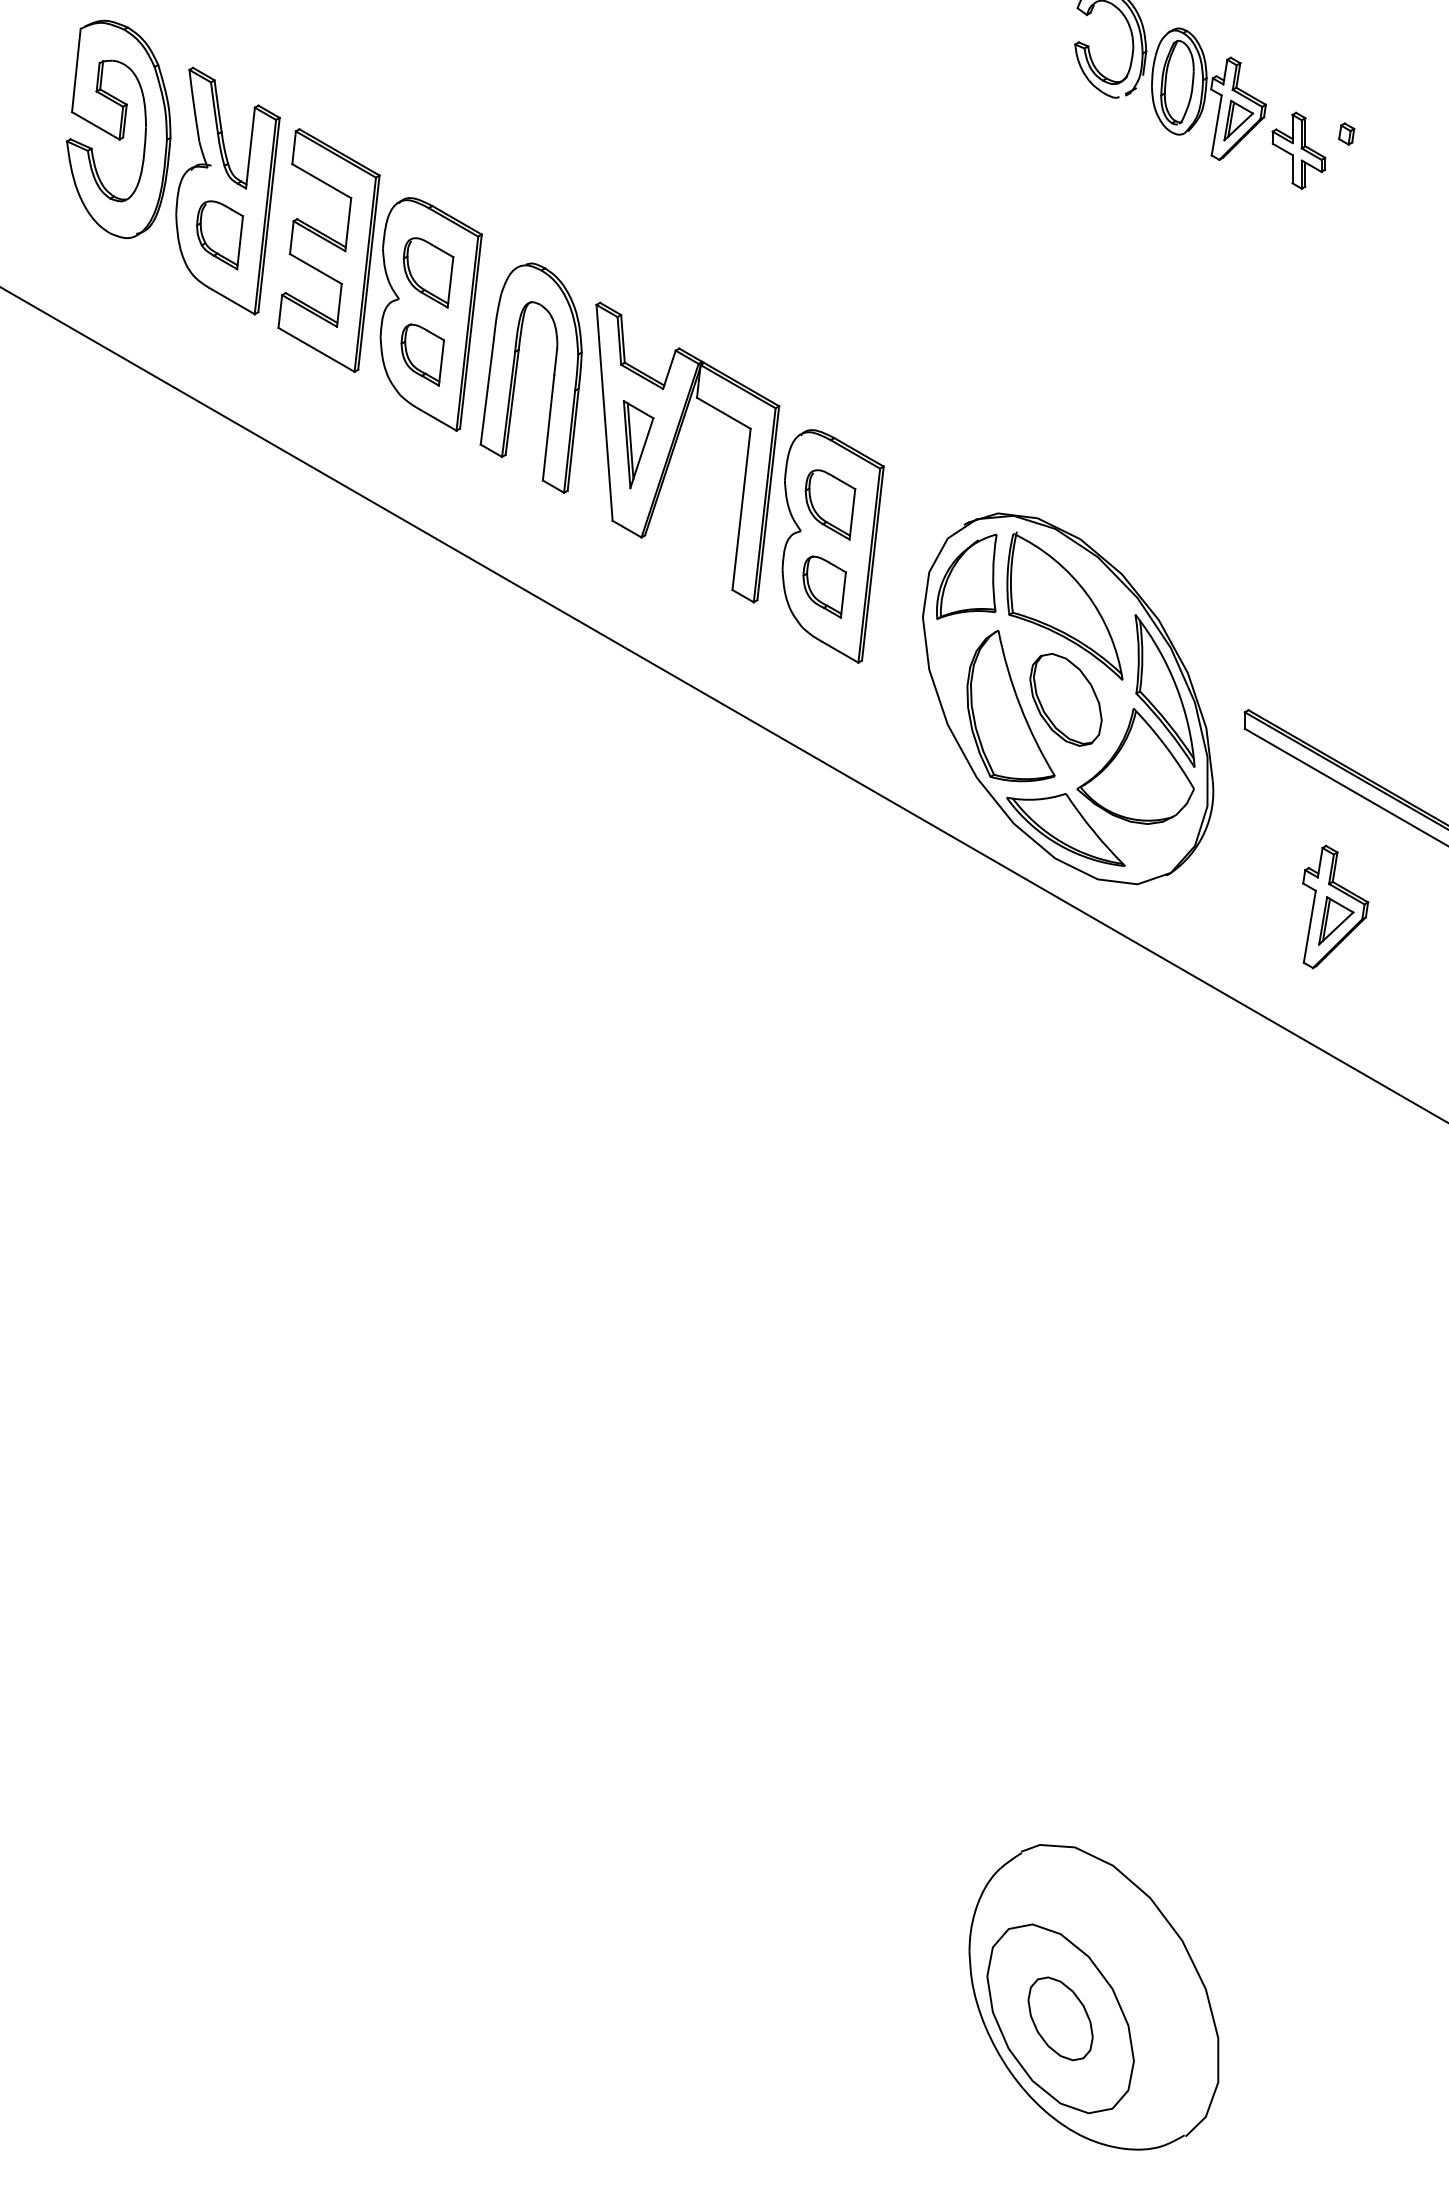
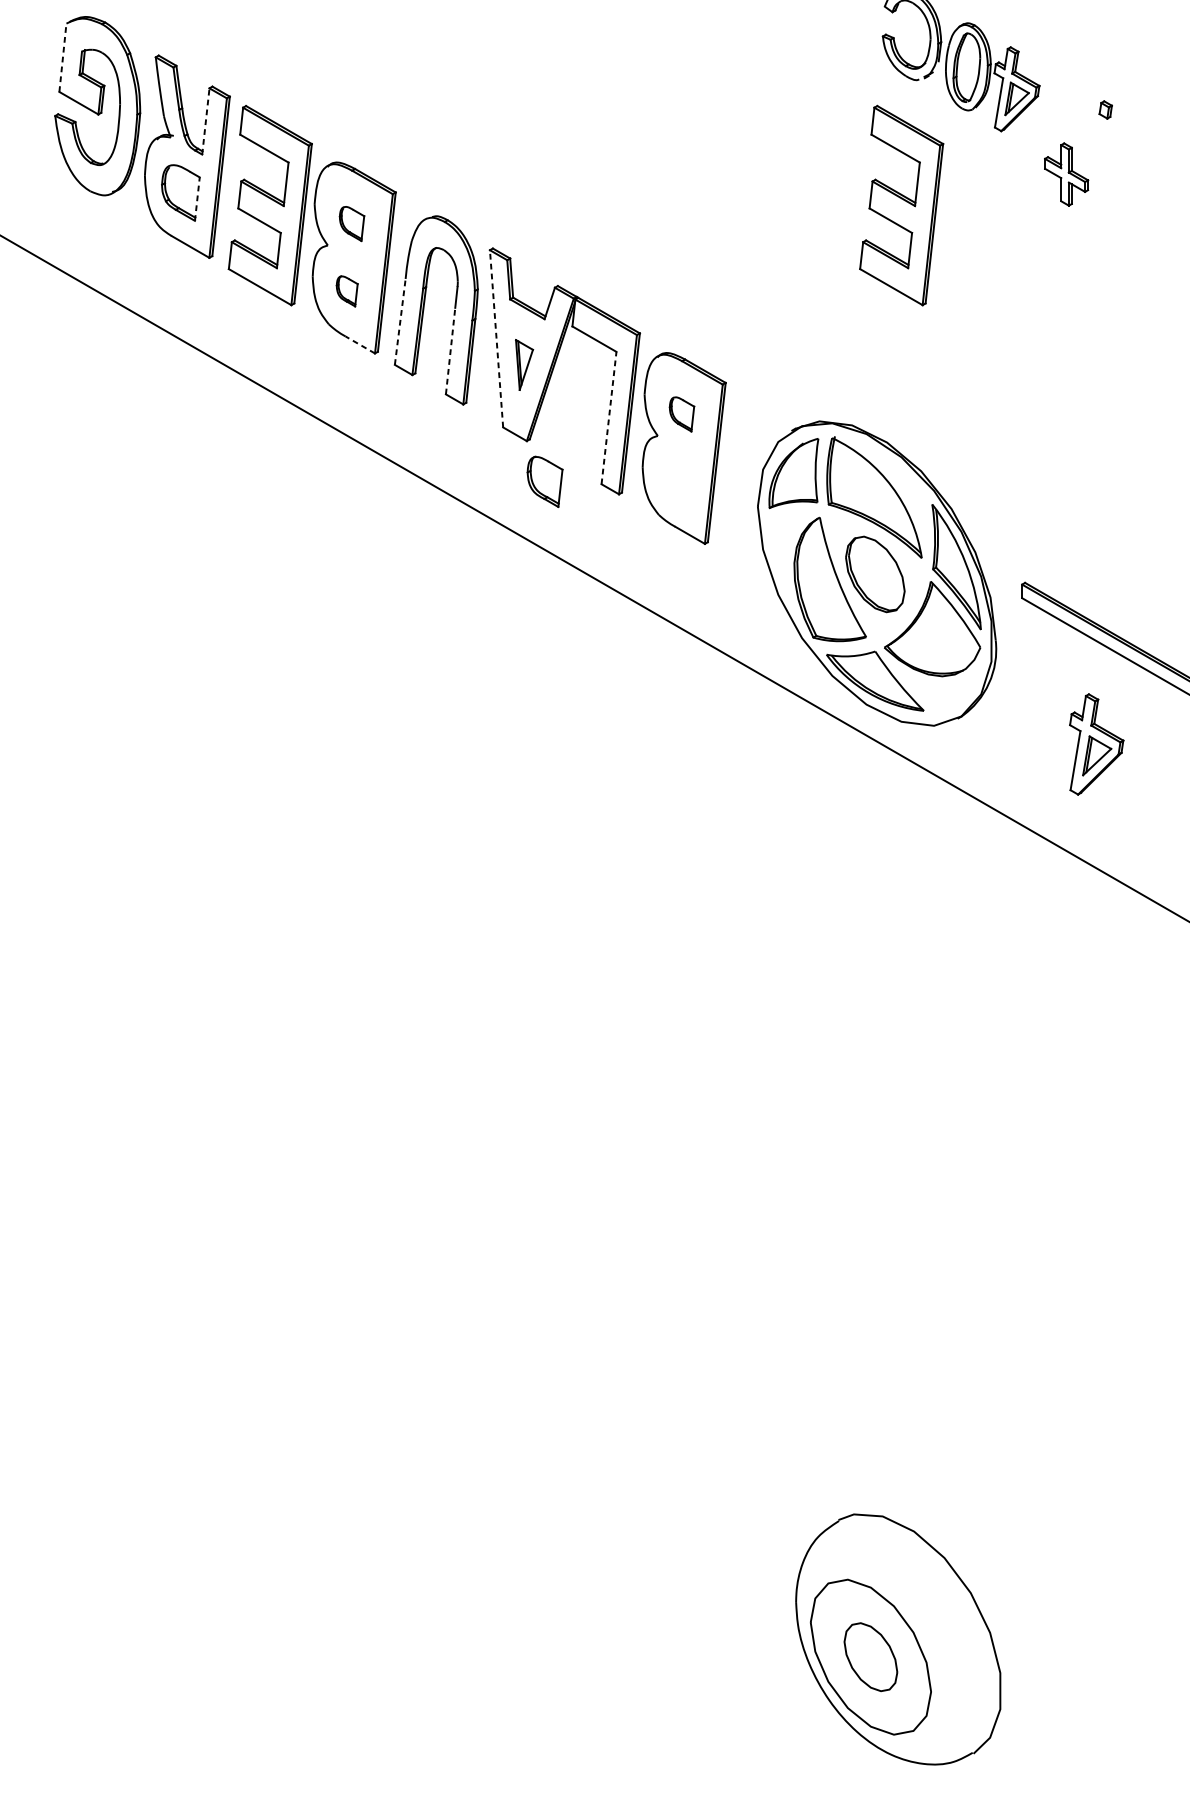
line: (76, 70) -> (63, 57), solid -> dashed
line: (250, 148) -> (205, 121), solid -> dashed
part: (1298, 150) -> (1066, 174), moved
line: (240, 242) -> (197, 198), solid -> dashed
part: (1097, 250) -> (901, 205), added
part: (428, 272) -> (352, 223), size x0.6
part: (422, 354) -> (347, 290), size x0.6
line: (487, 392) -> (400, 322), solid -> dashed
line: (604, 412) -> (496, 338), solid -> dashed
line: (438, 420) -> (360, 345), solid -> dashed
line: (548, 427) -> (450, 350), solid -> dashed
part: (638, 444) -> (524, 364), size x0.7
part: (830, 504) -> (682, 414), size x0.6
line: (741, 508) -> (608, 417), solid -> dashed
part: (824, 586) -> (544, 481), moved

